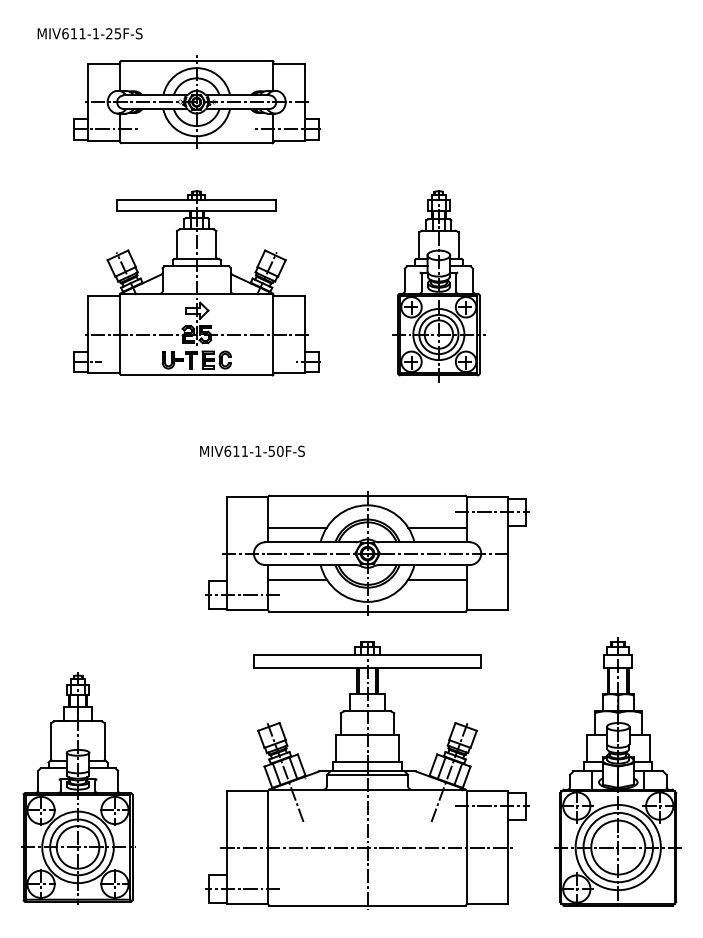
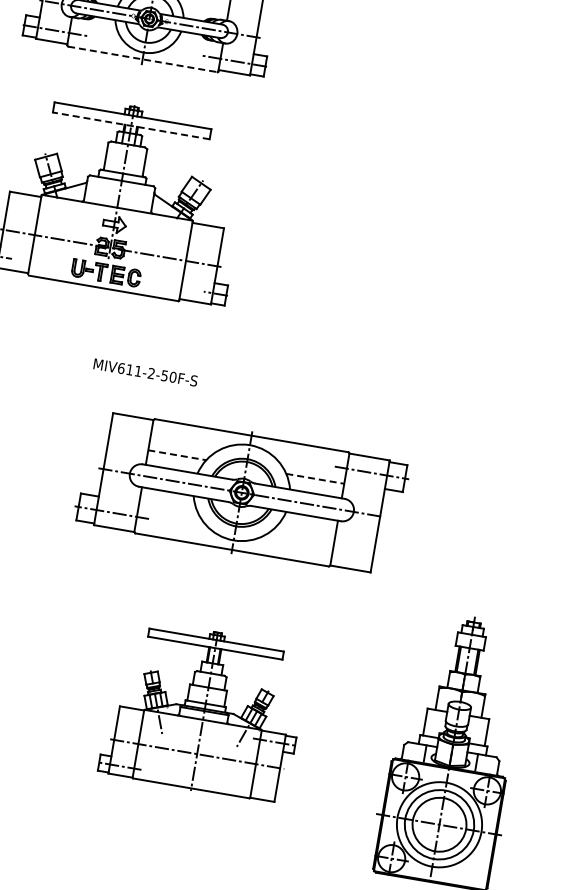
line: (196, 143) -> (142, 59), solid -> dashed
line: (196, 210) -> (131, 125), solid -> dashed
part: (438, 286) -> (356, 241), removed
text: (258, 450) -> (151, 372), MIV611-1-50F-S -> MIV611-2-50F-S
line: (298, 527) -> (178, 455), solid -> dashed
line: (438, 527) -> (316, 478), solid -> dashed
line: (297, 579) -> (168, 506), removed
line: (437, 579) -> (306, 530), removed
part: (367, 775) -> (204, 711), size x0.6

